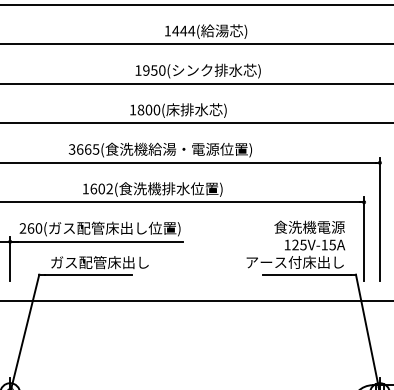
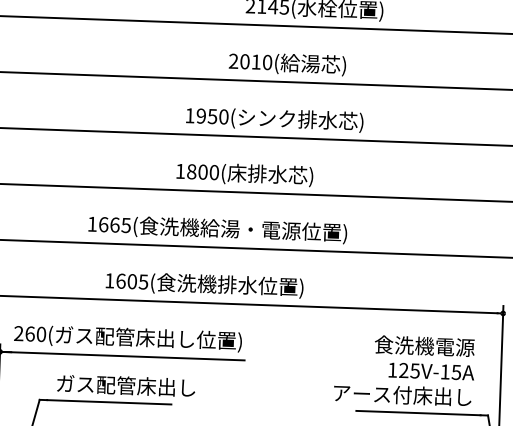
text: (179, 30) -> (250, 61), 1444 -> 2010
text: (71, 149) -> (91, 224), 3665 -> 1665
text: (109, 188) -> (143, 281), 1602 -> 1605

